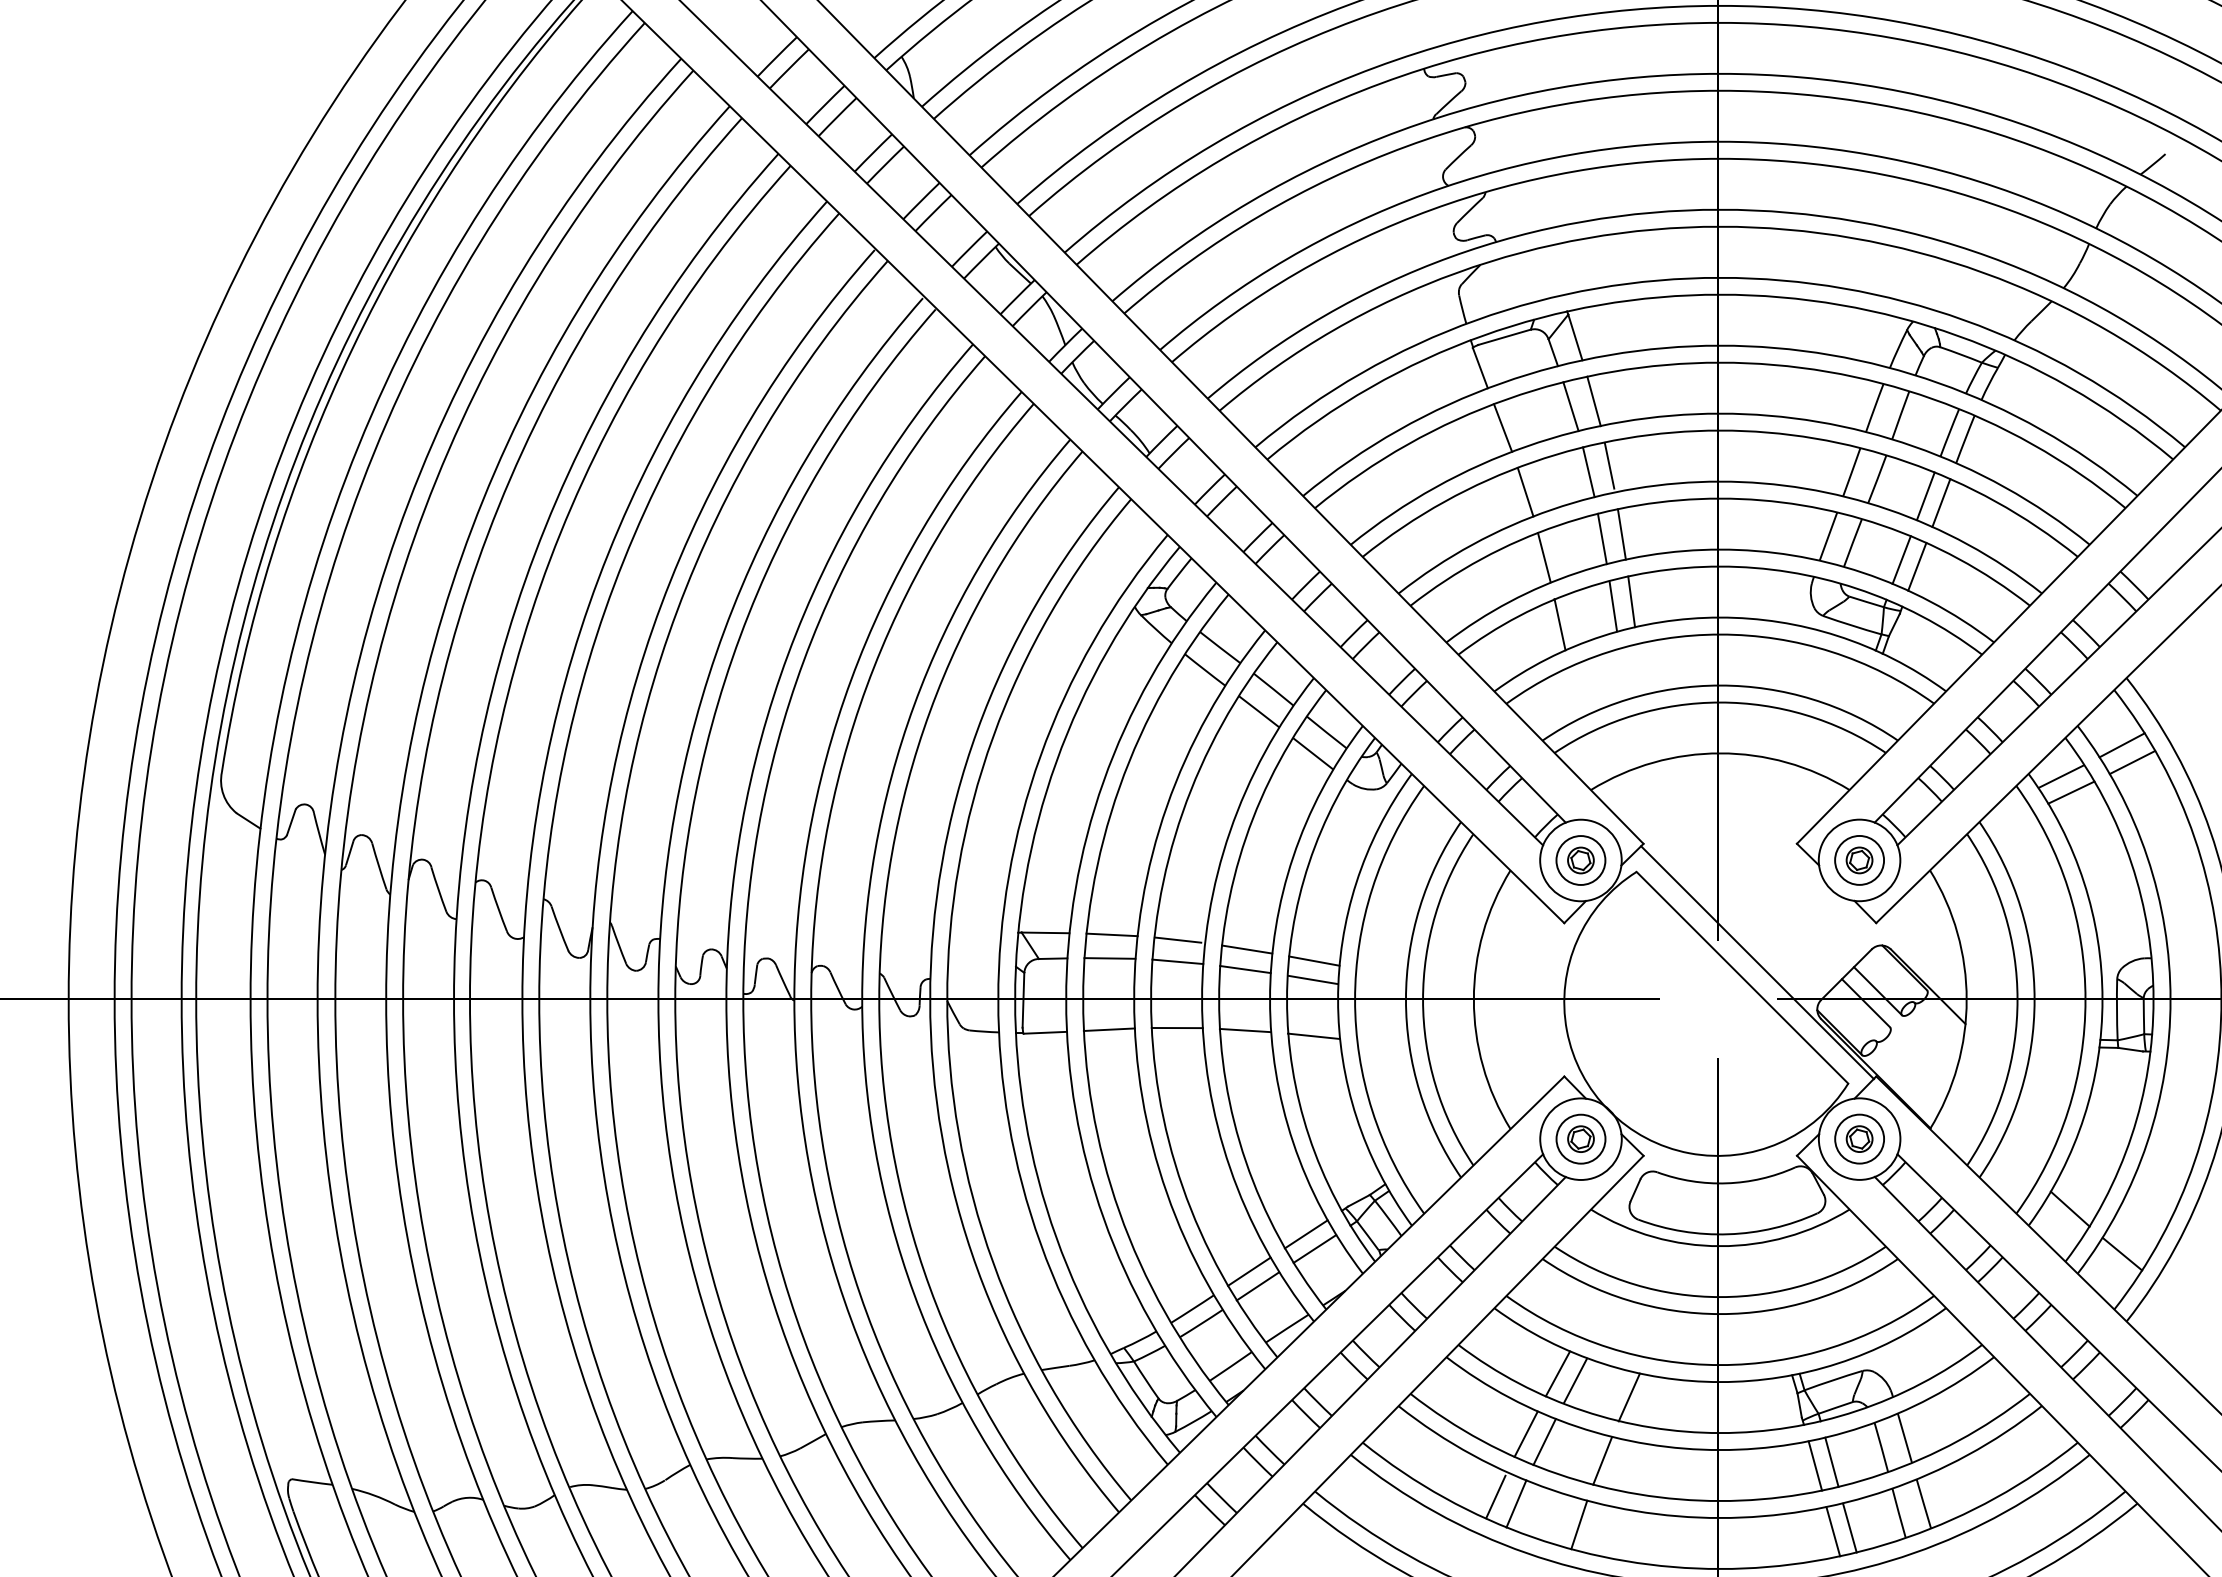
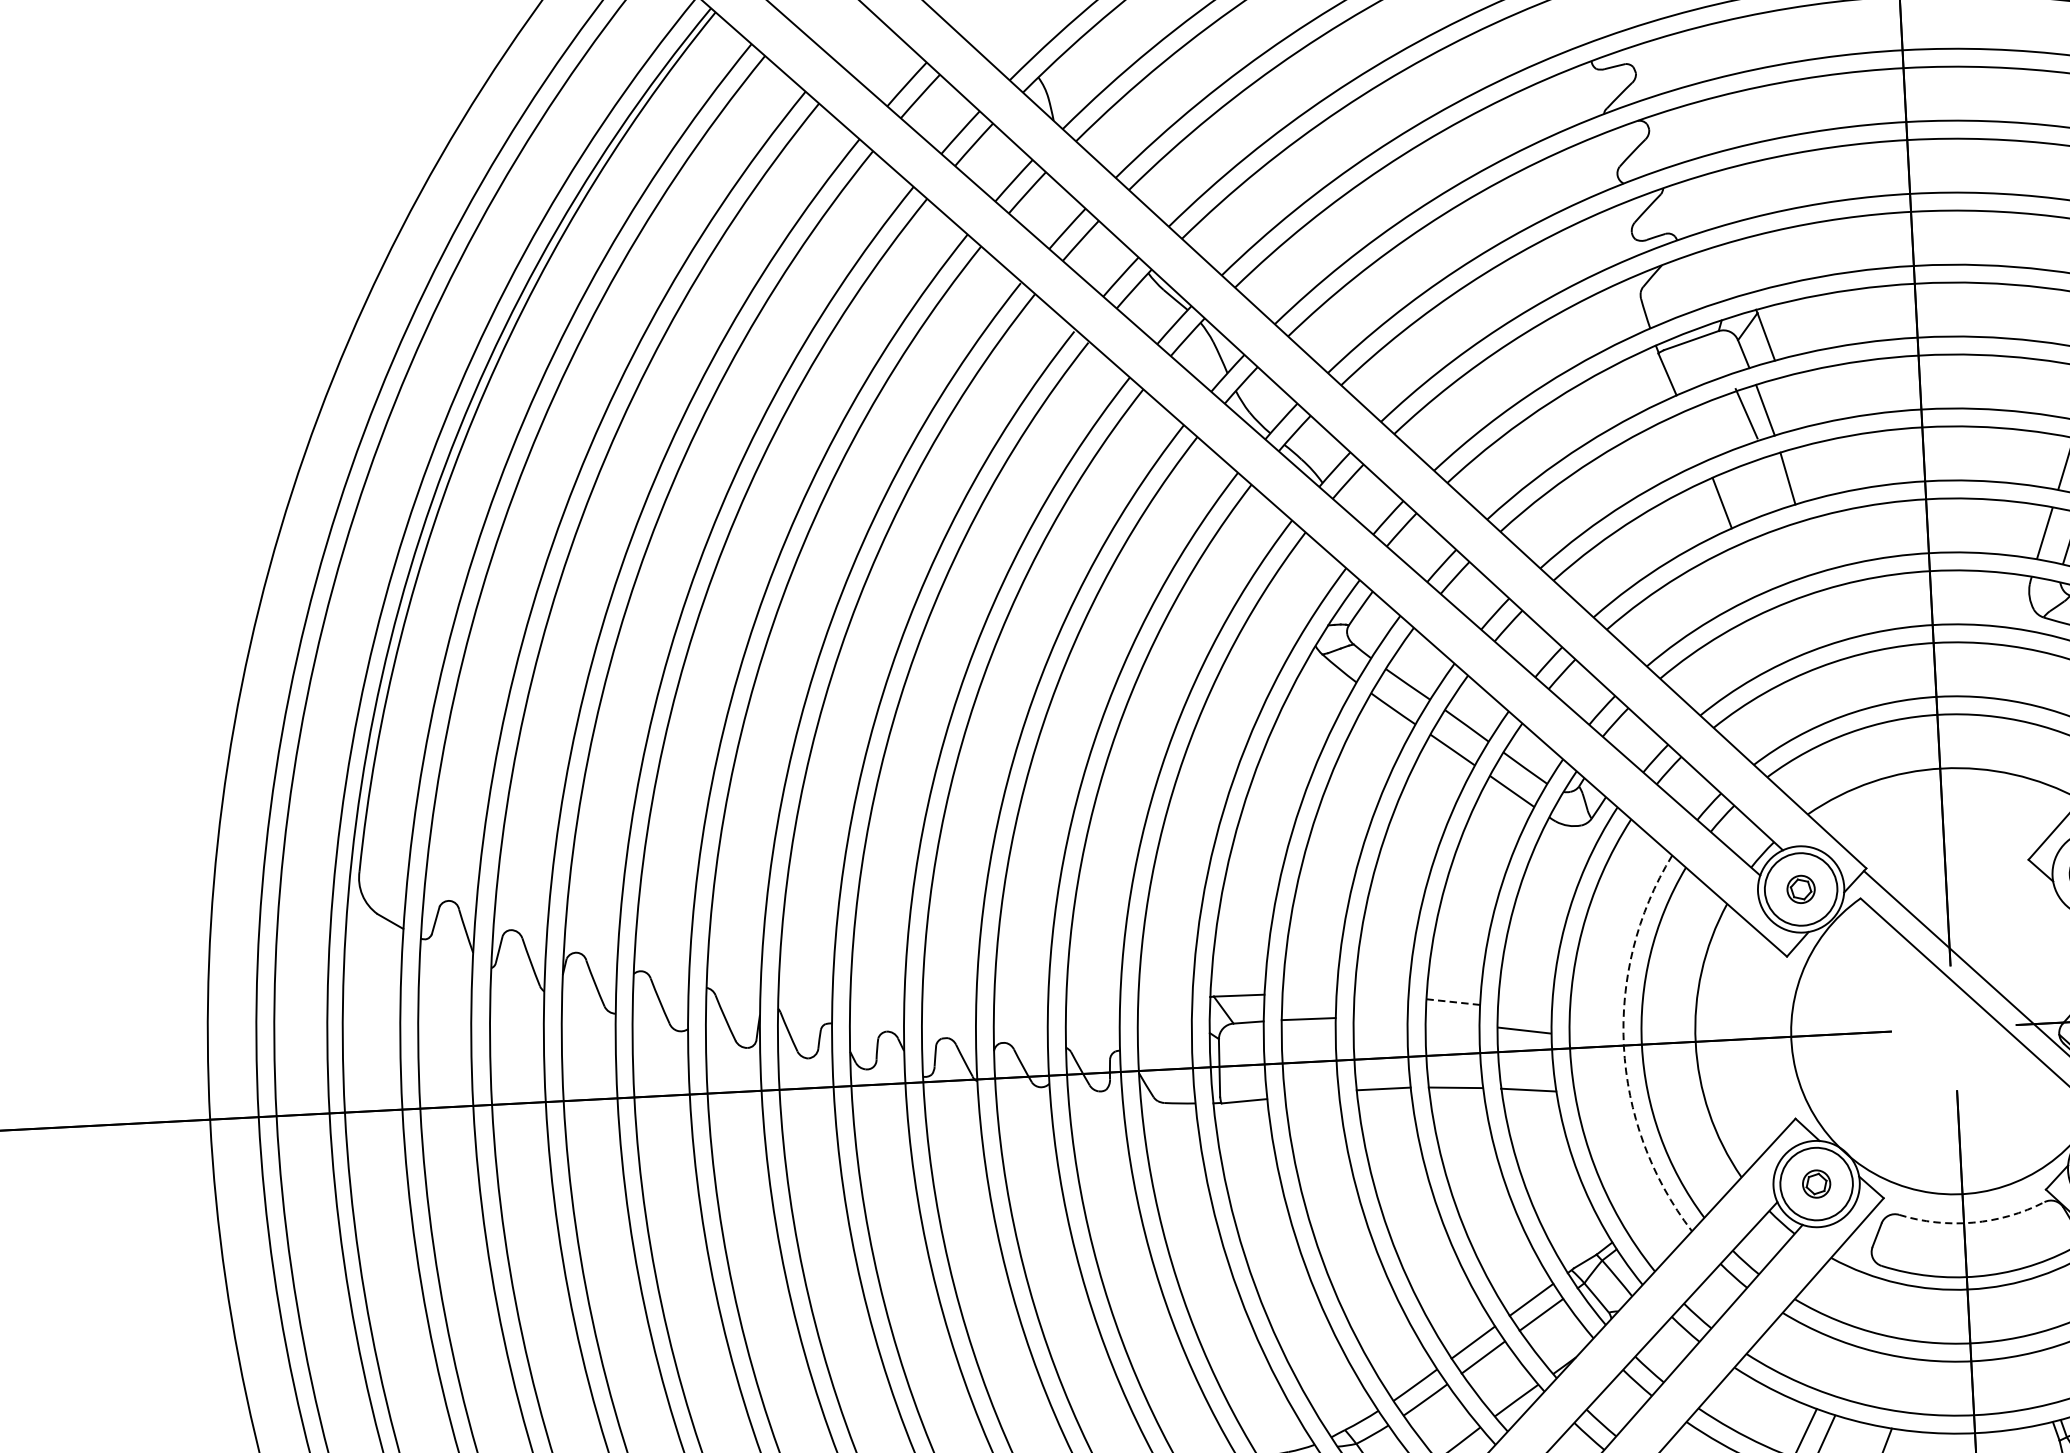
line: (1593, 401) -> (1788, 403), removed
line: (1503, 427) -> (1747, 413), moved
line: (1609, 465) -> (1809, 470), removed
line: (1621, 534) -> (1825, 542), removed
line: (1601, 538) -> (1805, 547), removed
line: (1543, 557) -> (1744, 571), removed
line: (1631, 601) -> (1840, 612), removed
line: (1613, 606) -> (1821, 619), removed
line: (1559, 624) -> (1765, 641), removed
circle: (1580, 860) -> (1800, 889), size x1.4
line: (1111, 934) -> (1308, 993), removed
line: (1177, 939) -> (1379, 995), removed
line: (1247, 949) -> (1453, 1002), solid -> dashed
line: (1314, 960) -> (1525, 1009), removed
line: (1177, 961) -> (1380, 1018), removed
line: (1245, 969) -> (1452, 1023), removed
arc: (1405, 999) -> (1623, 1046), solid -> dashed
line: (1108, 1029) -> (1311, 1094), removed
circle: (1580, 1138) -> (1816, 1183), size x1.4
arc: (1726, 1183) -> (1972, 1222), solid -> dashed

